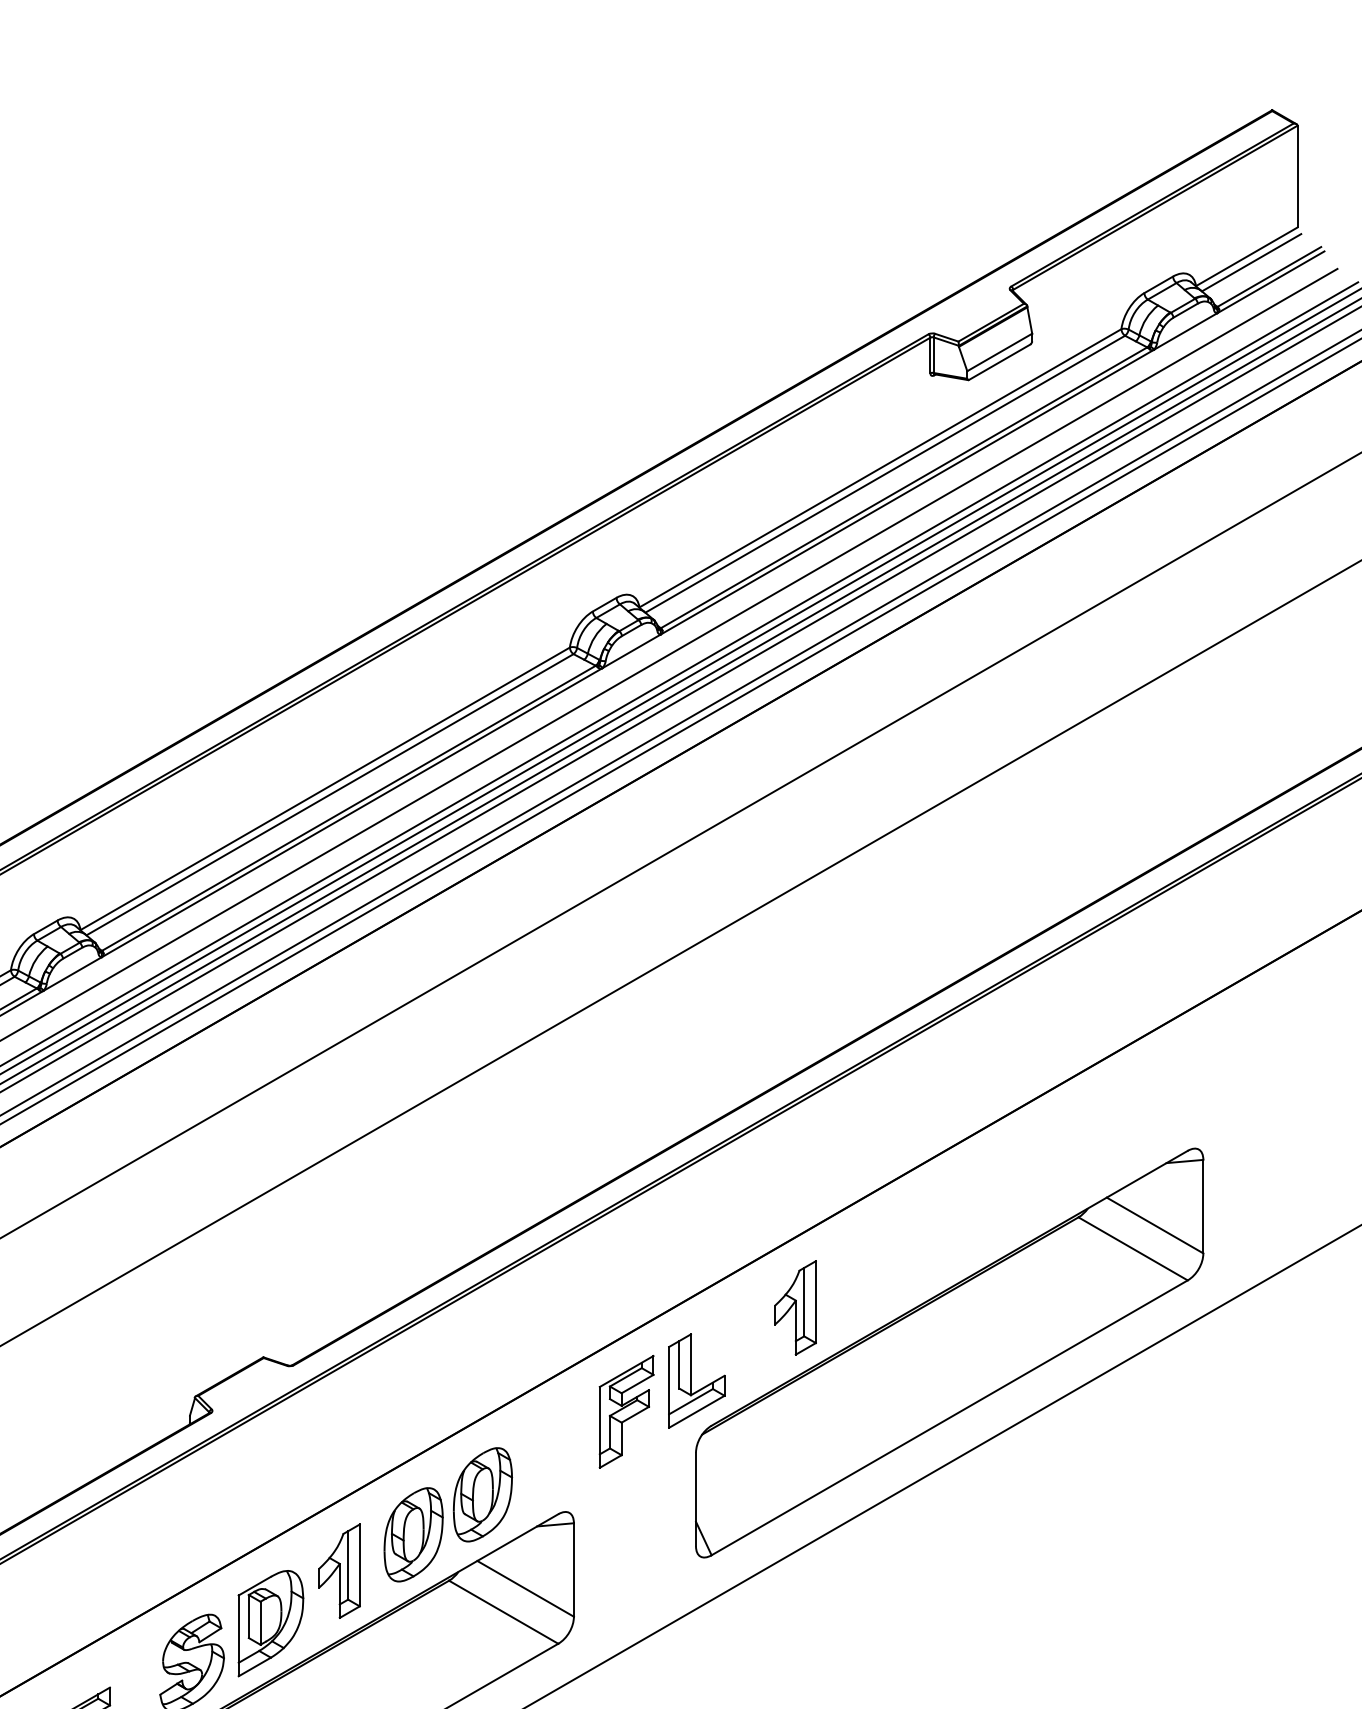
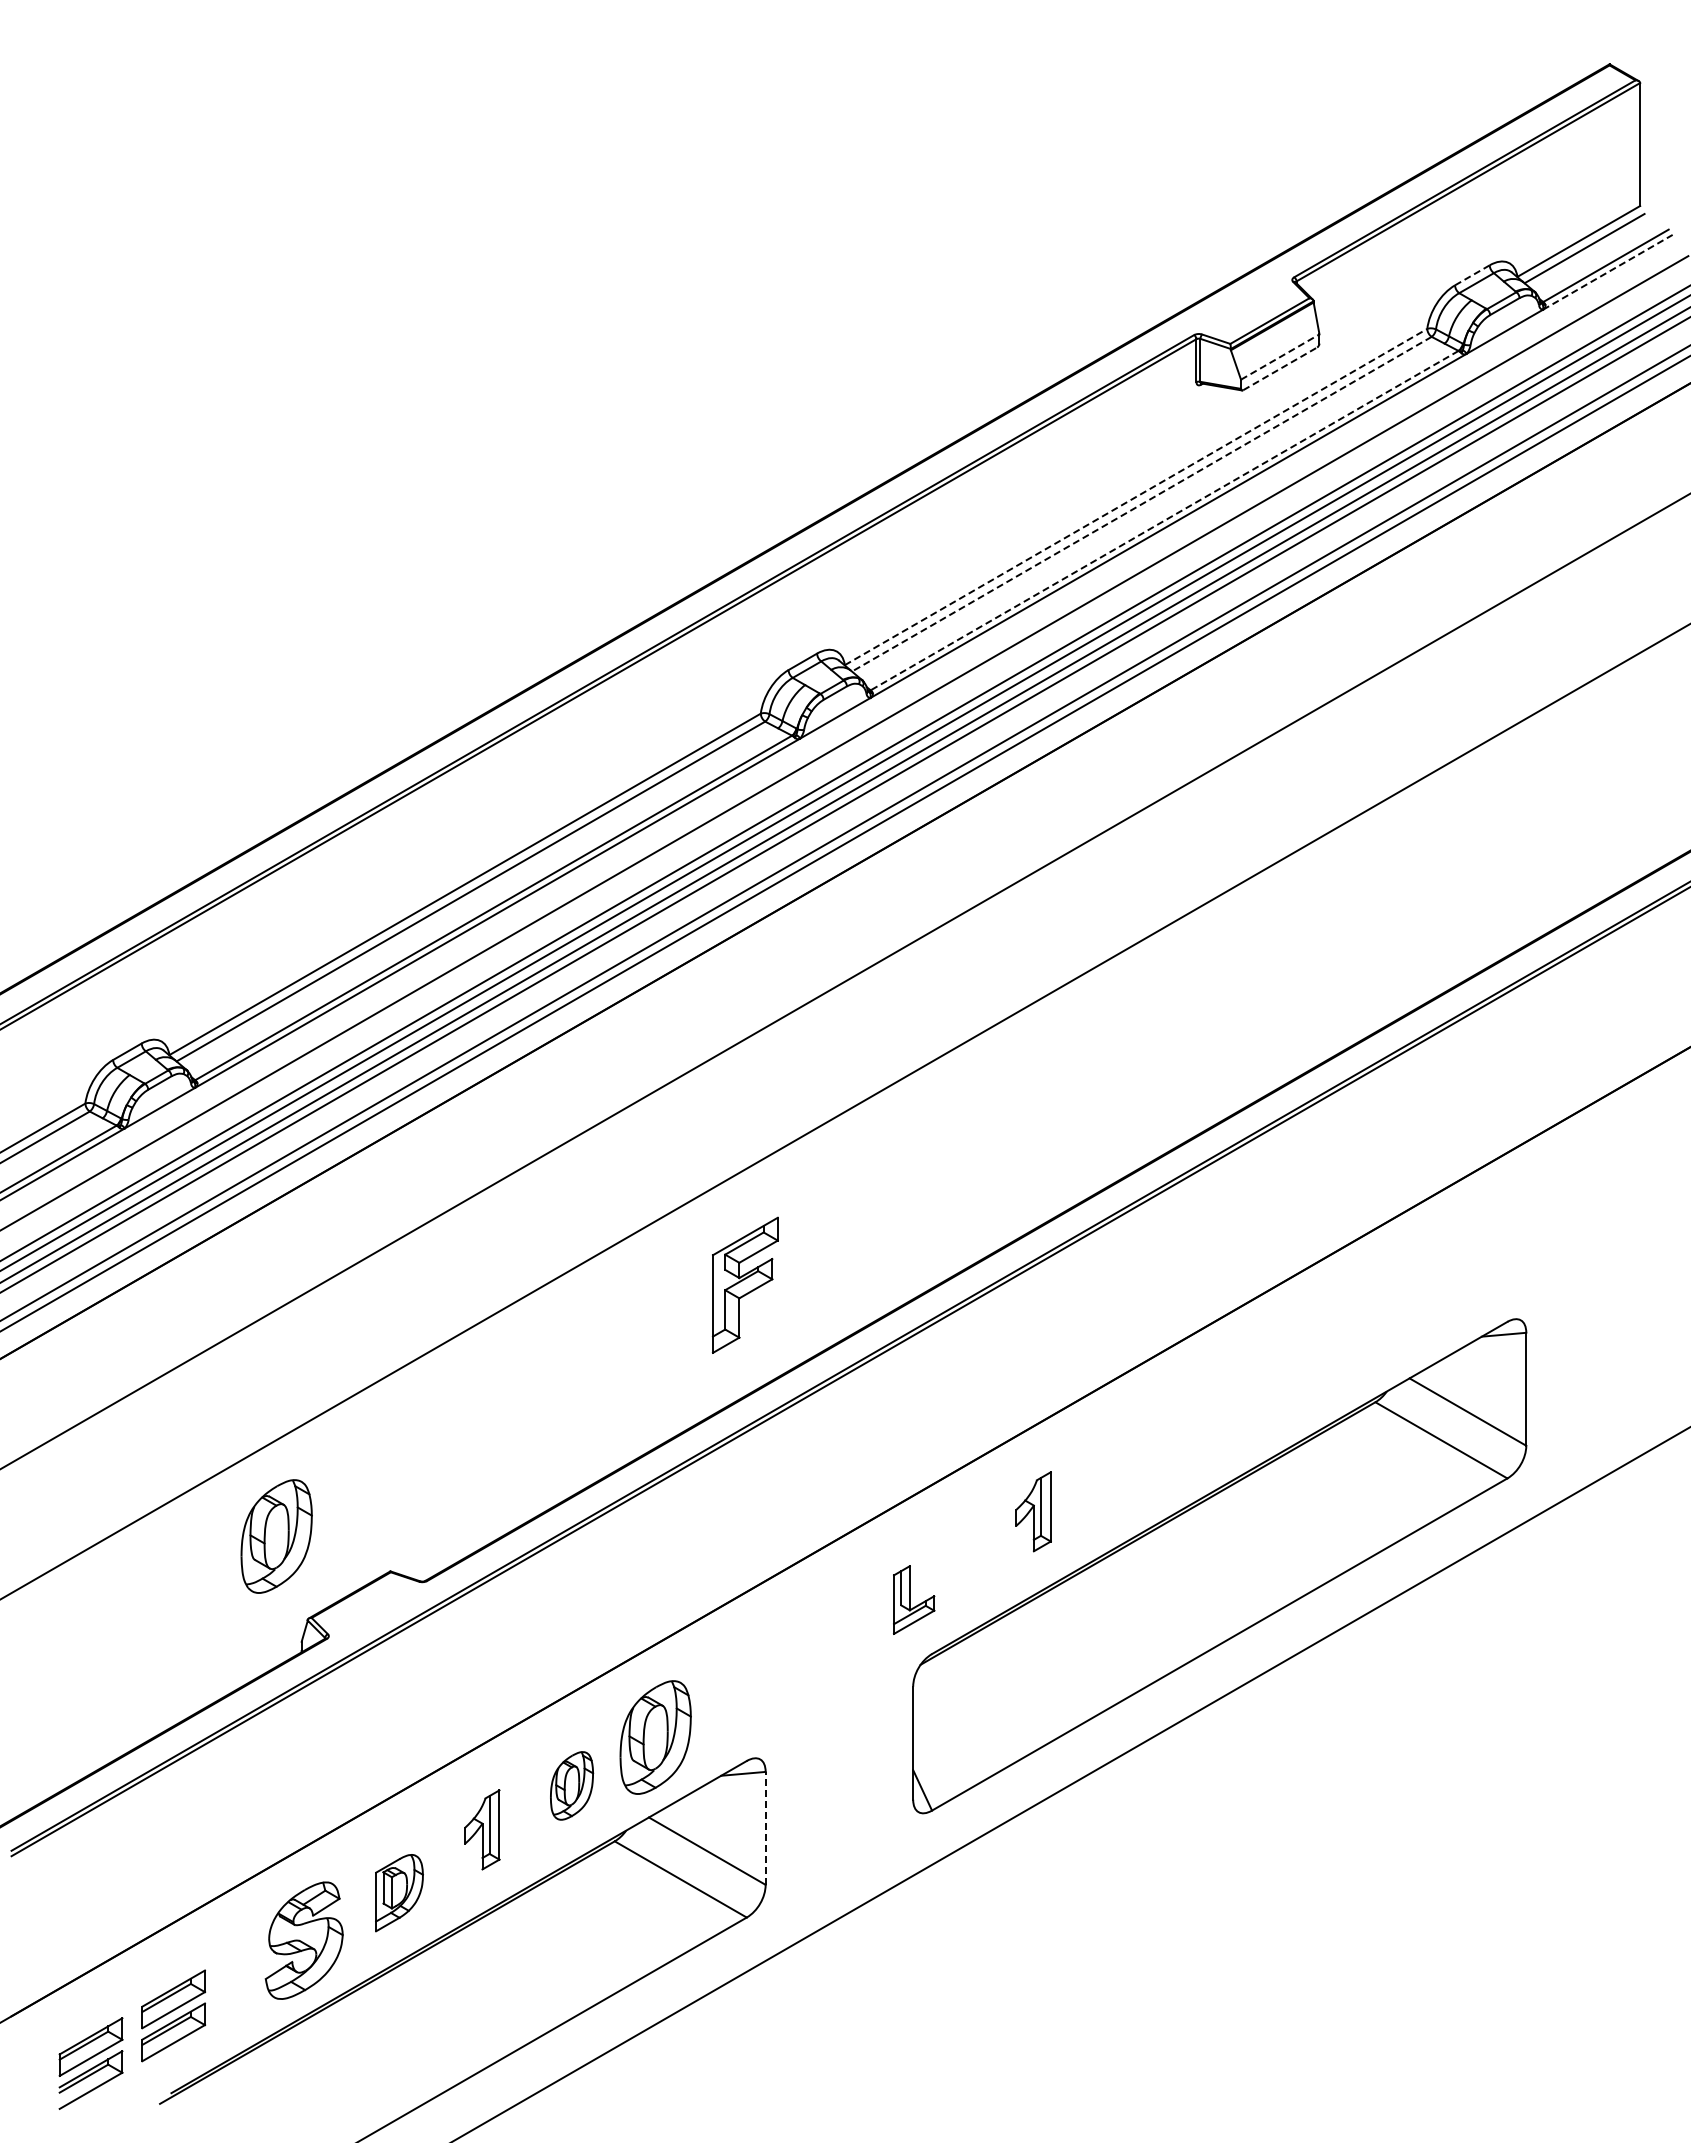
line: (1270, 282) -> (1607, 272), solid -> dashed
line: (1158, 284) -> (1472, 275), solid -> dashed
line: (999, 352) -> (1280, 356), solid -> dashed
line: (999, 361) -> (1280, 368), solid -> dashed
line: (880, 467) -> (1136, 496), solid -> dashed
line: (884, 474) -> (1141, 504), solid -> dashed
line: (903, 487) -> (1164, 520), solid -> dashed
part: (795, 1307) -> (1033, 1511), size x0.7
part: (169, 1328) -> (276, 1536), added
part: (696, 1380) -> (913, 1599), size x0.6
part: (625, 1411) -> (744, 1284), moved
part: (413, 1534) -> (571, 1785), size x0.6
line: (573, 1569) -> (765, 1827), solid -> dashed
part: (338, 1570) -> (481, 1829), size x0.7
part: (270, 1623) -> (399, 1892), size x0.6

